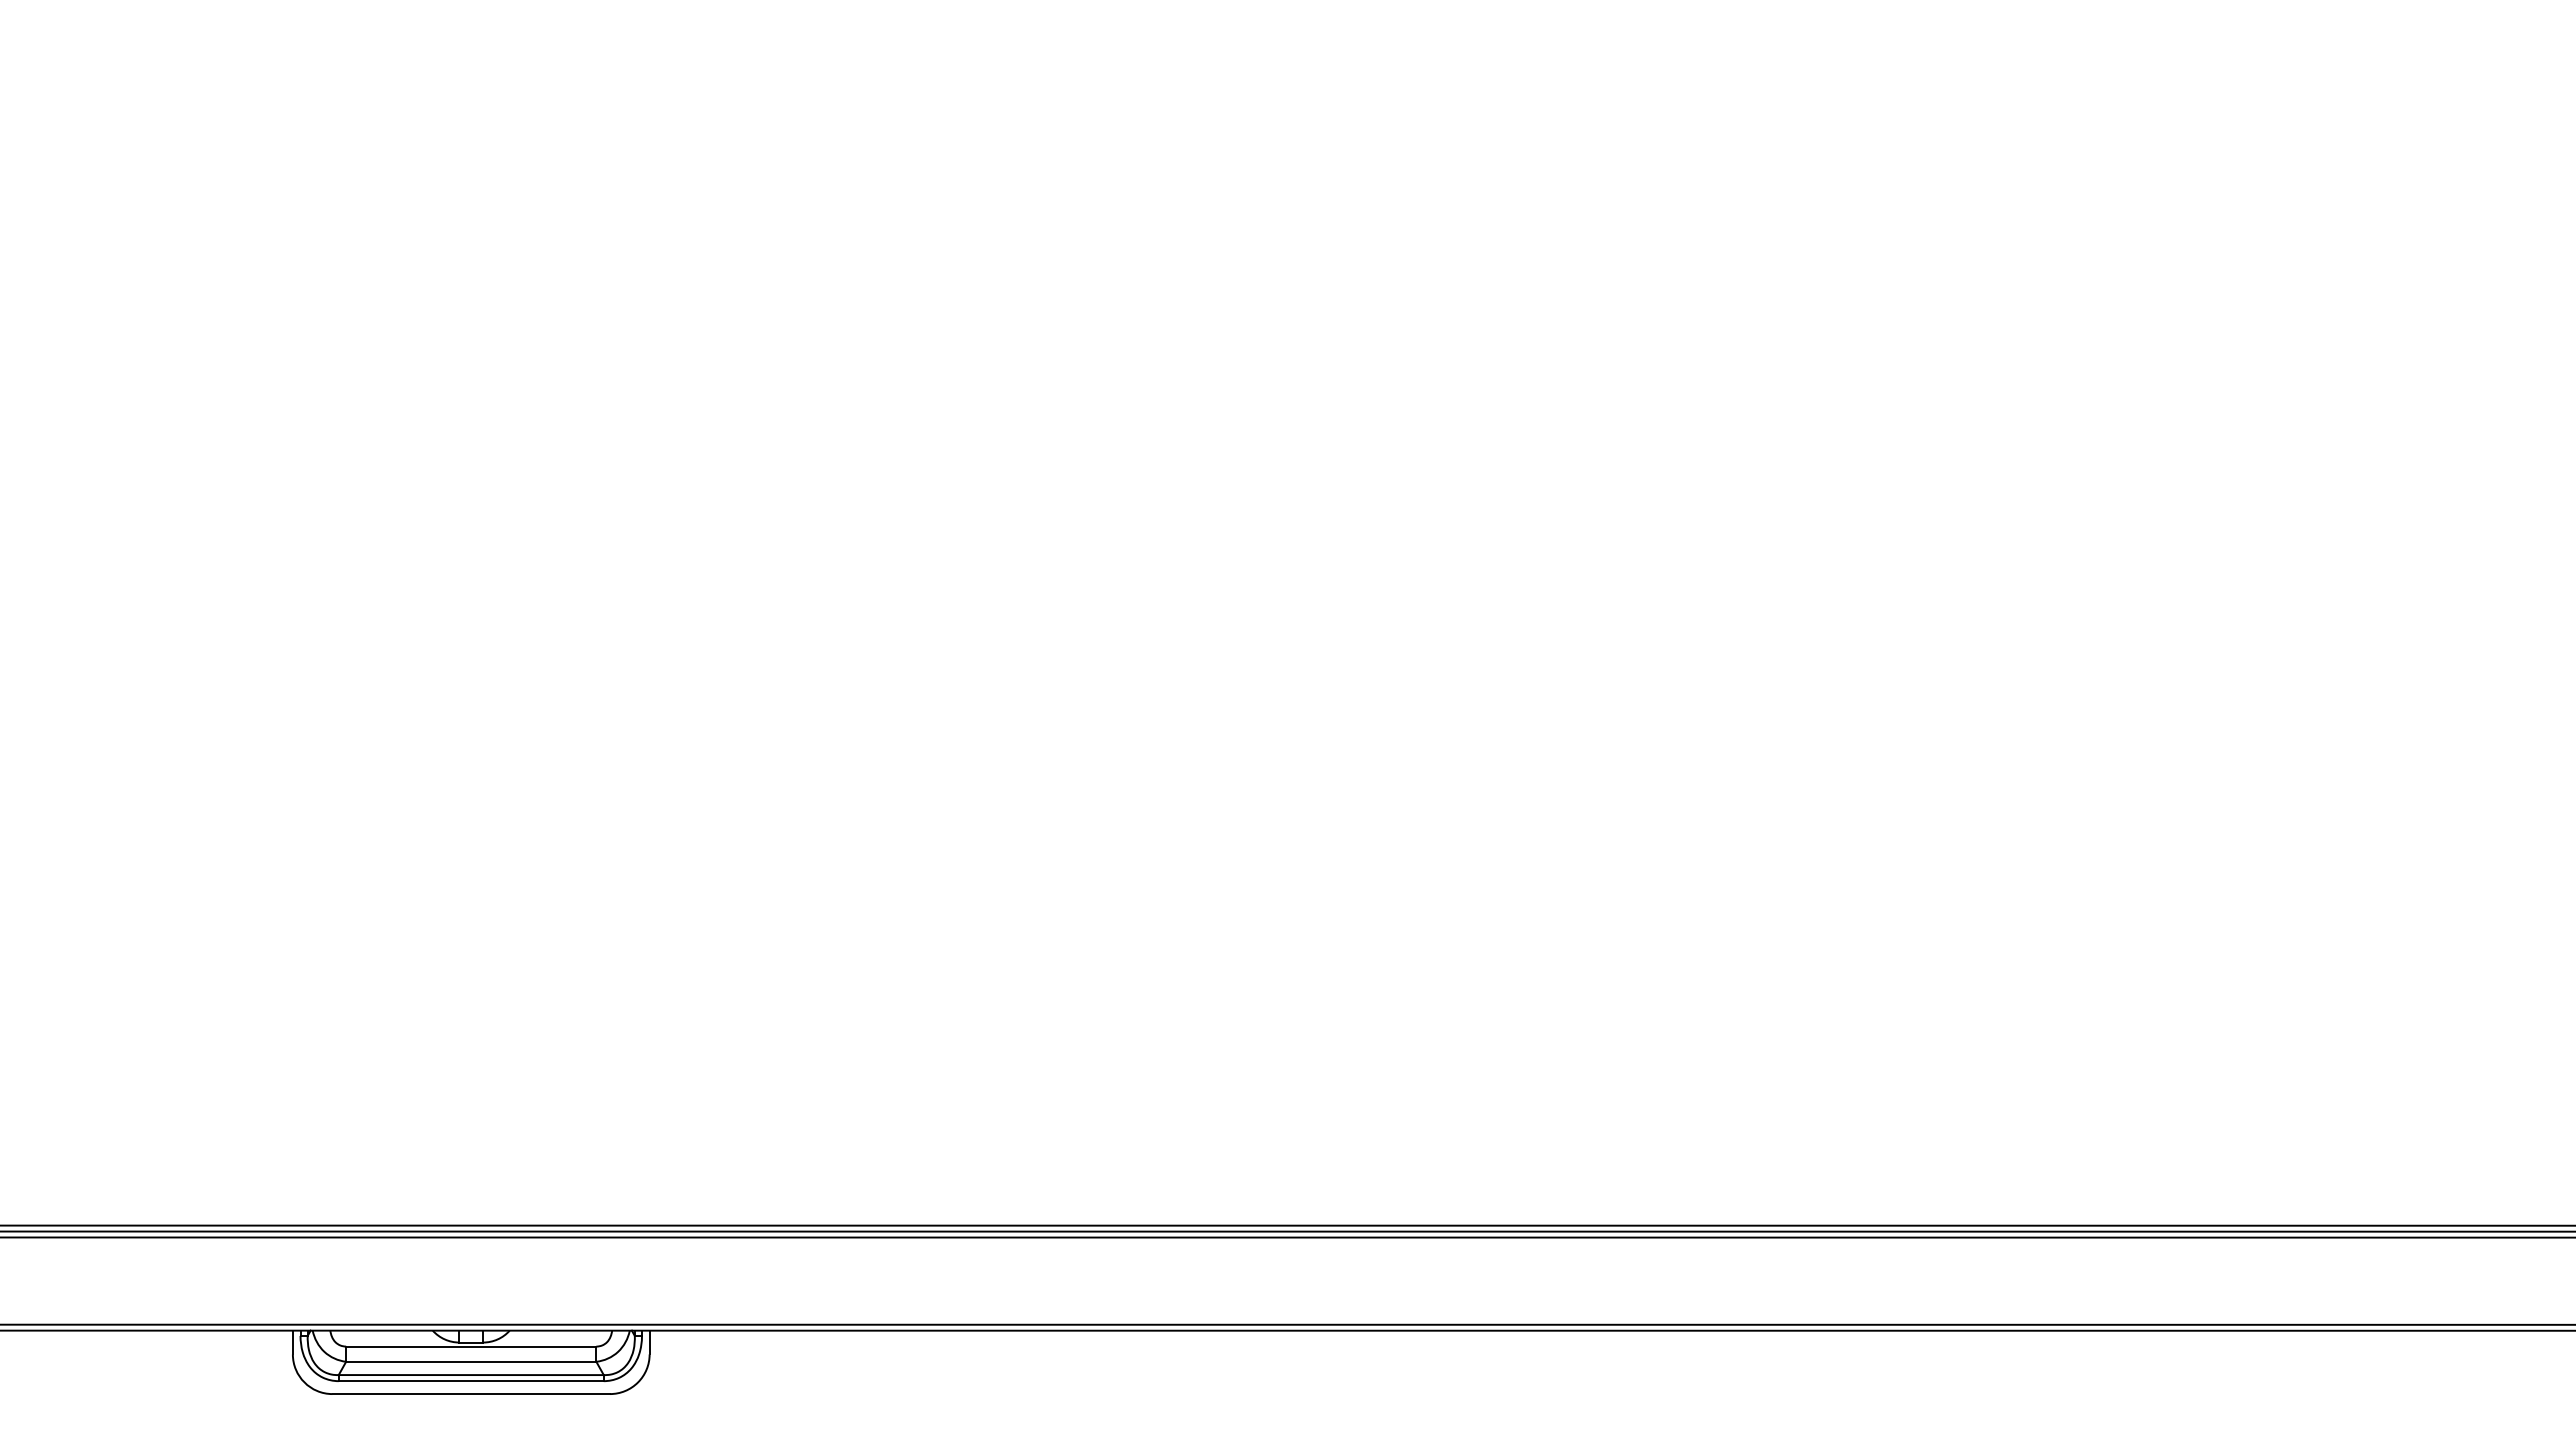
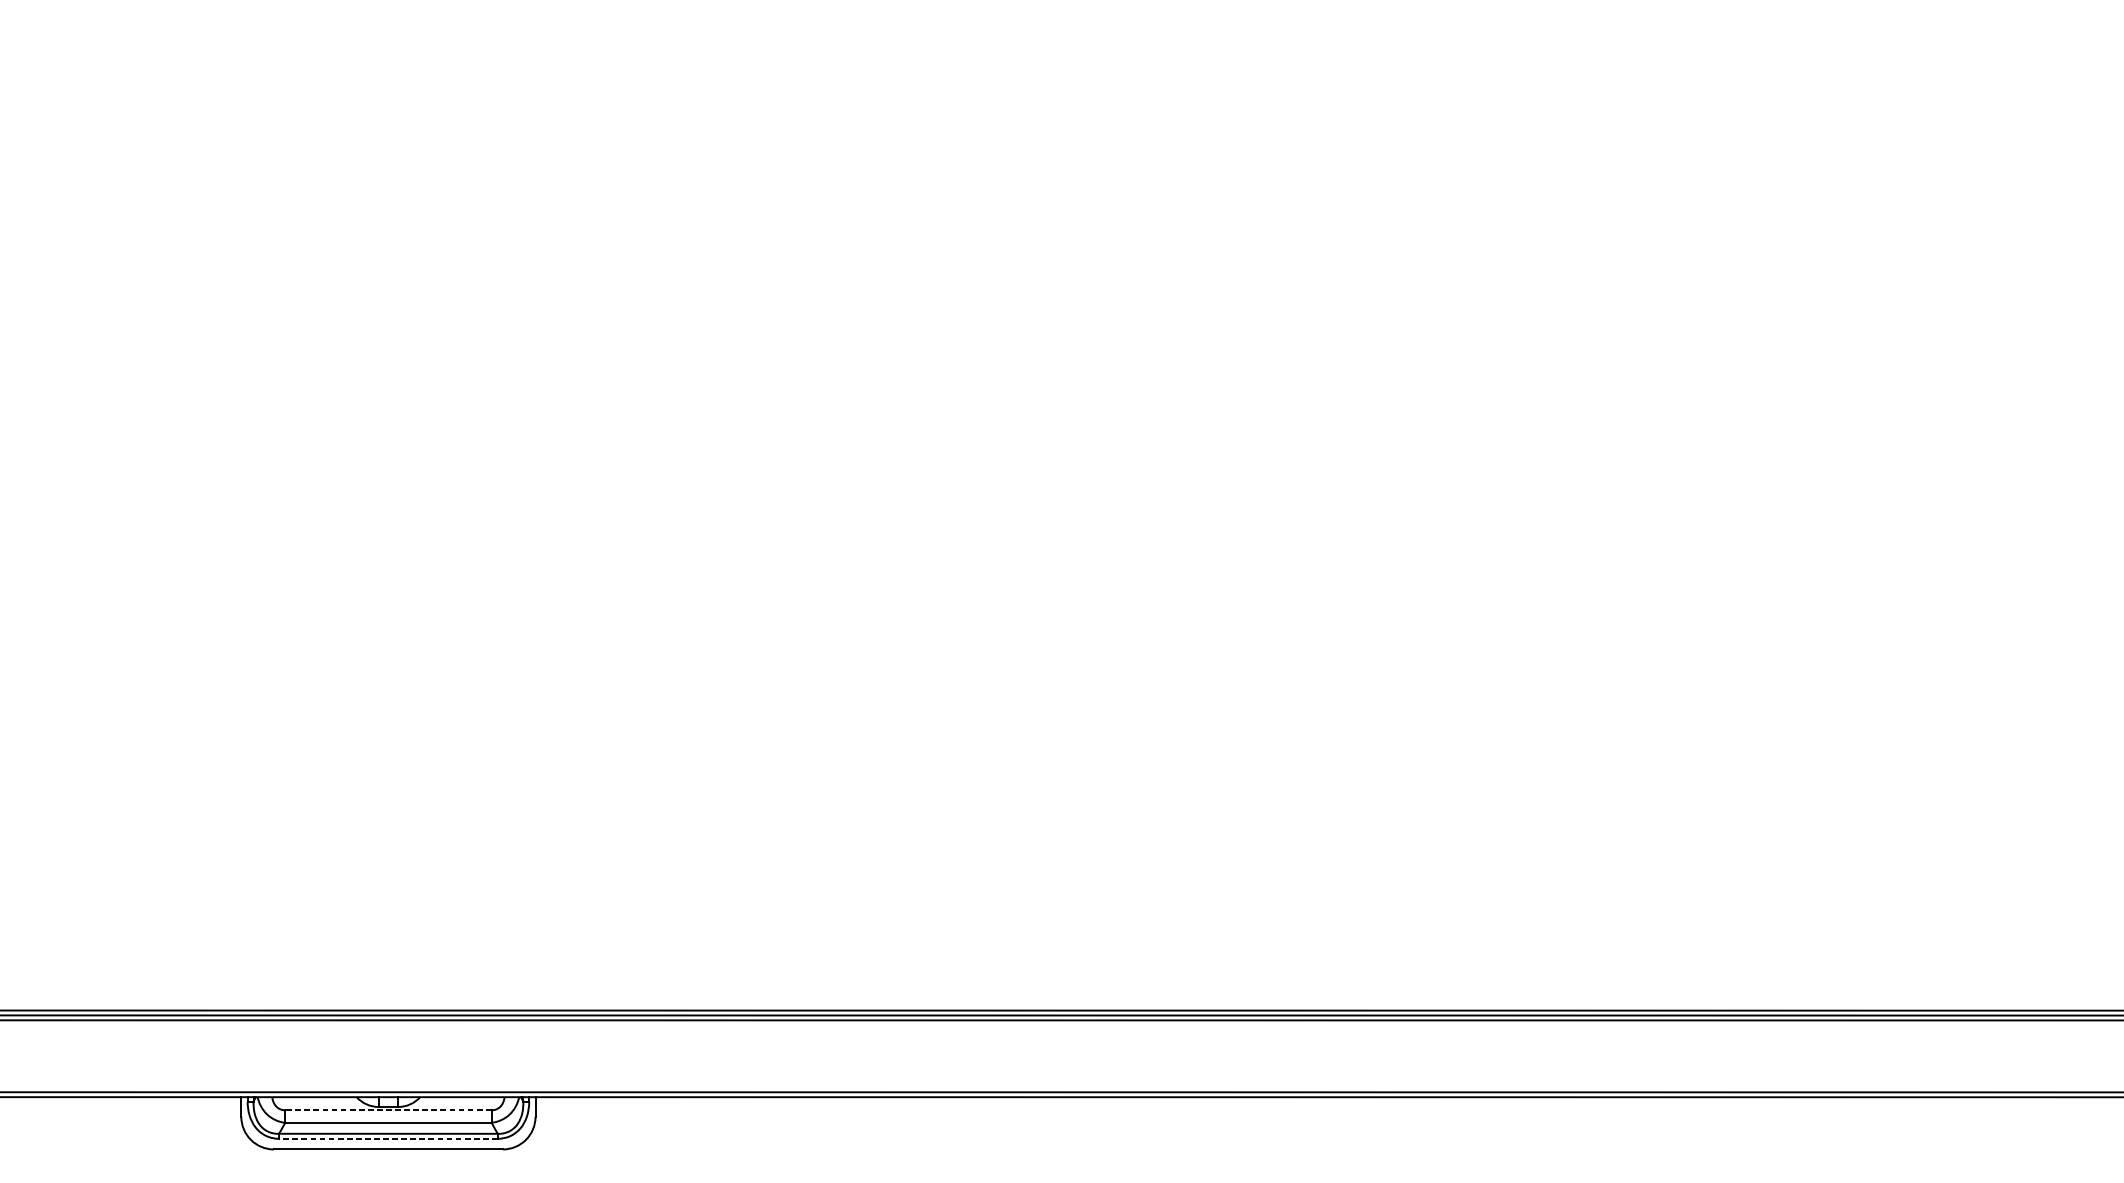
line: (470, 1346) -> (387, 1110), solid -> dashed
line: (471, 1381) -> (388, 1139), solid -> dashed

